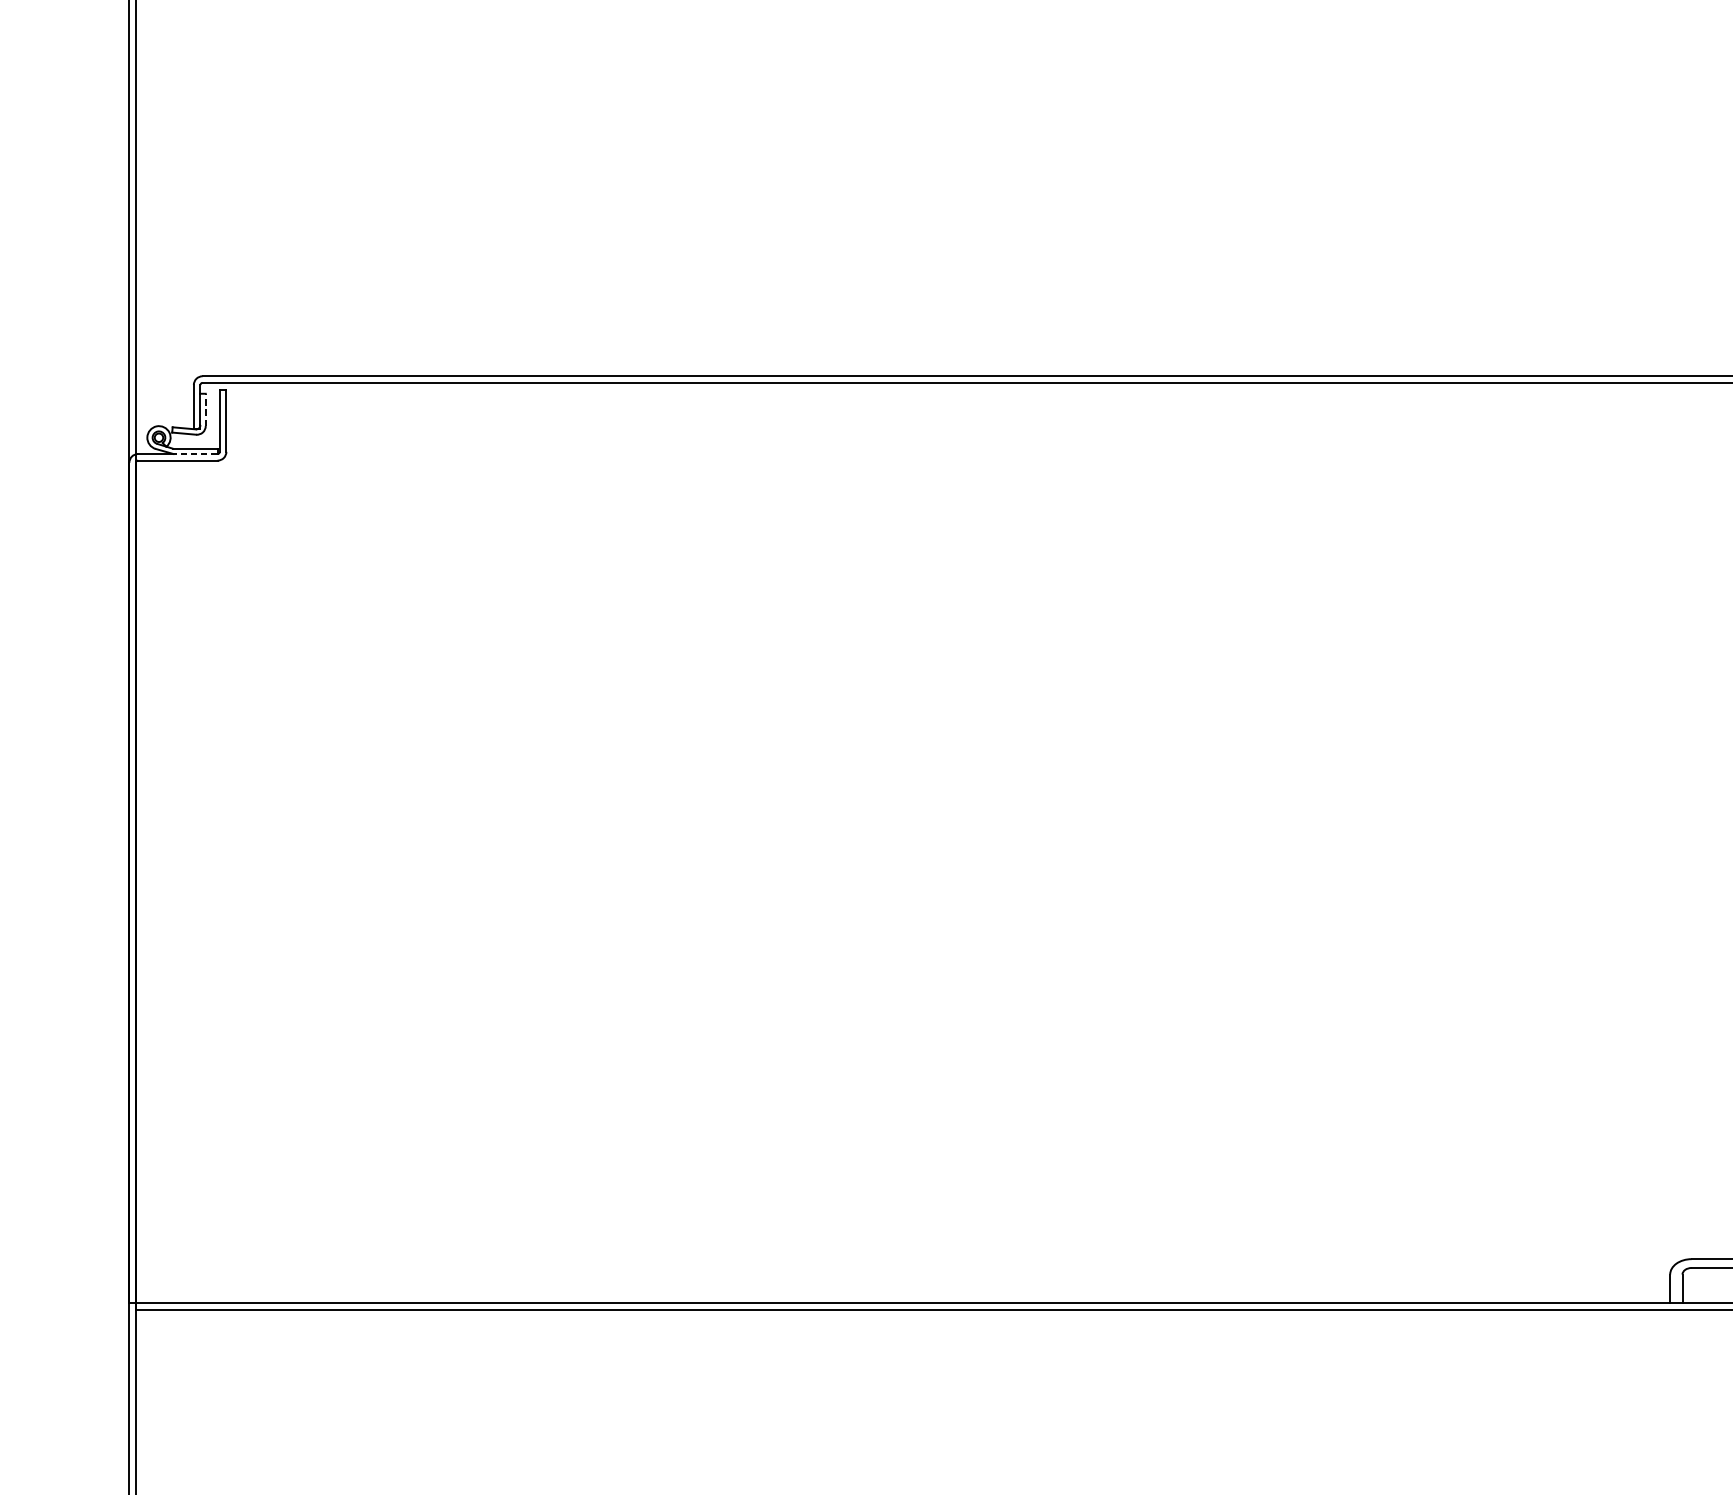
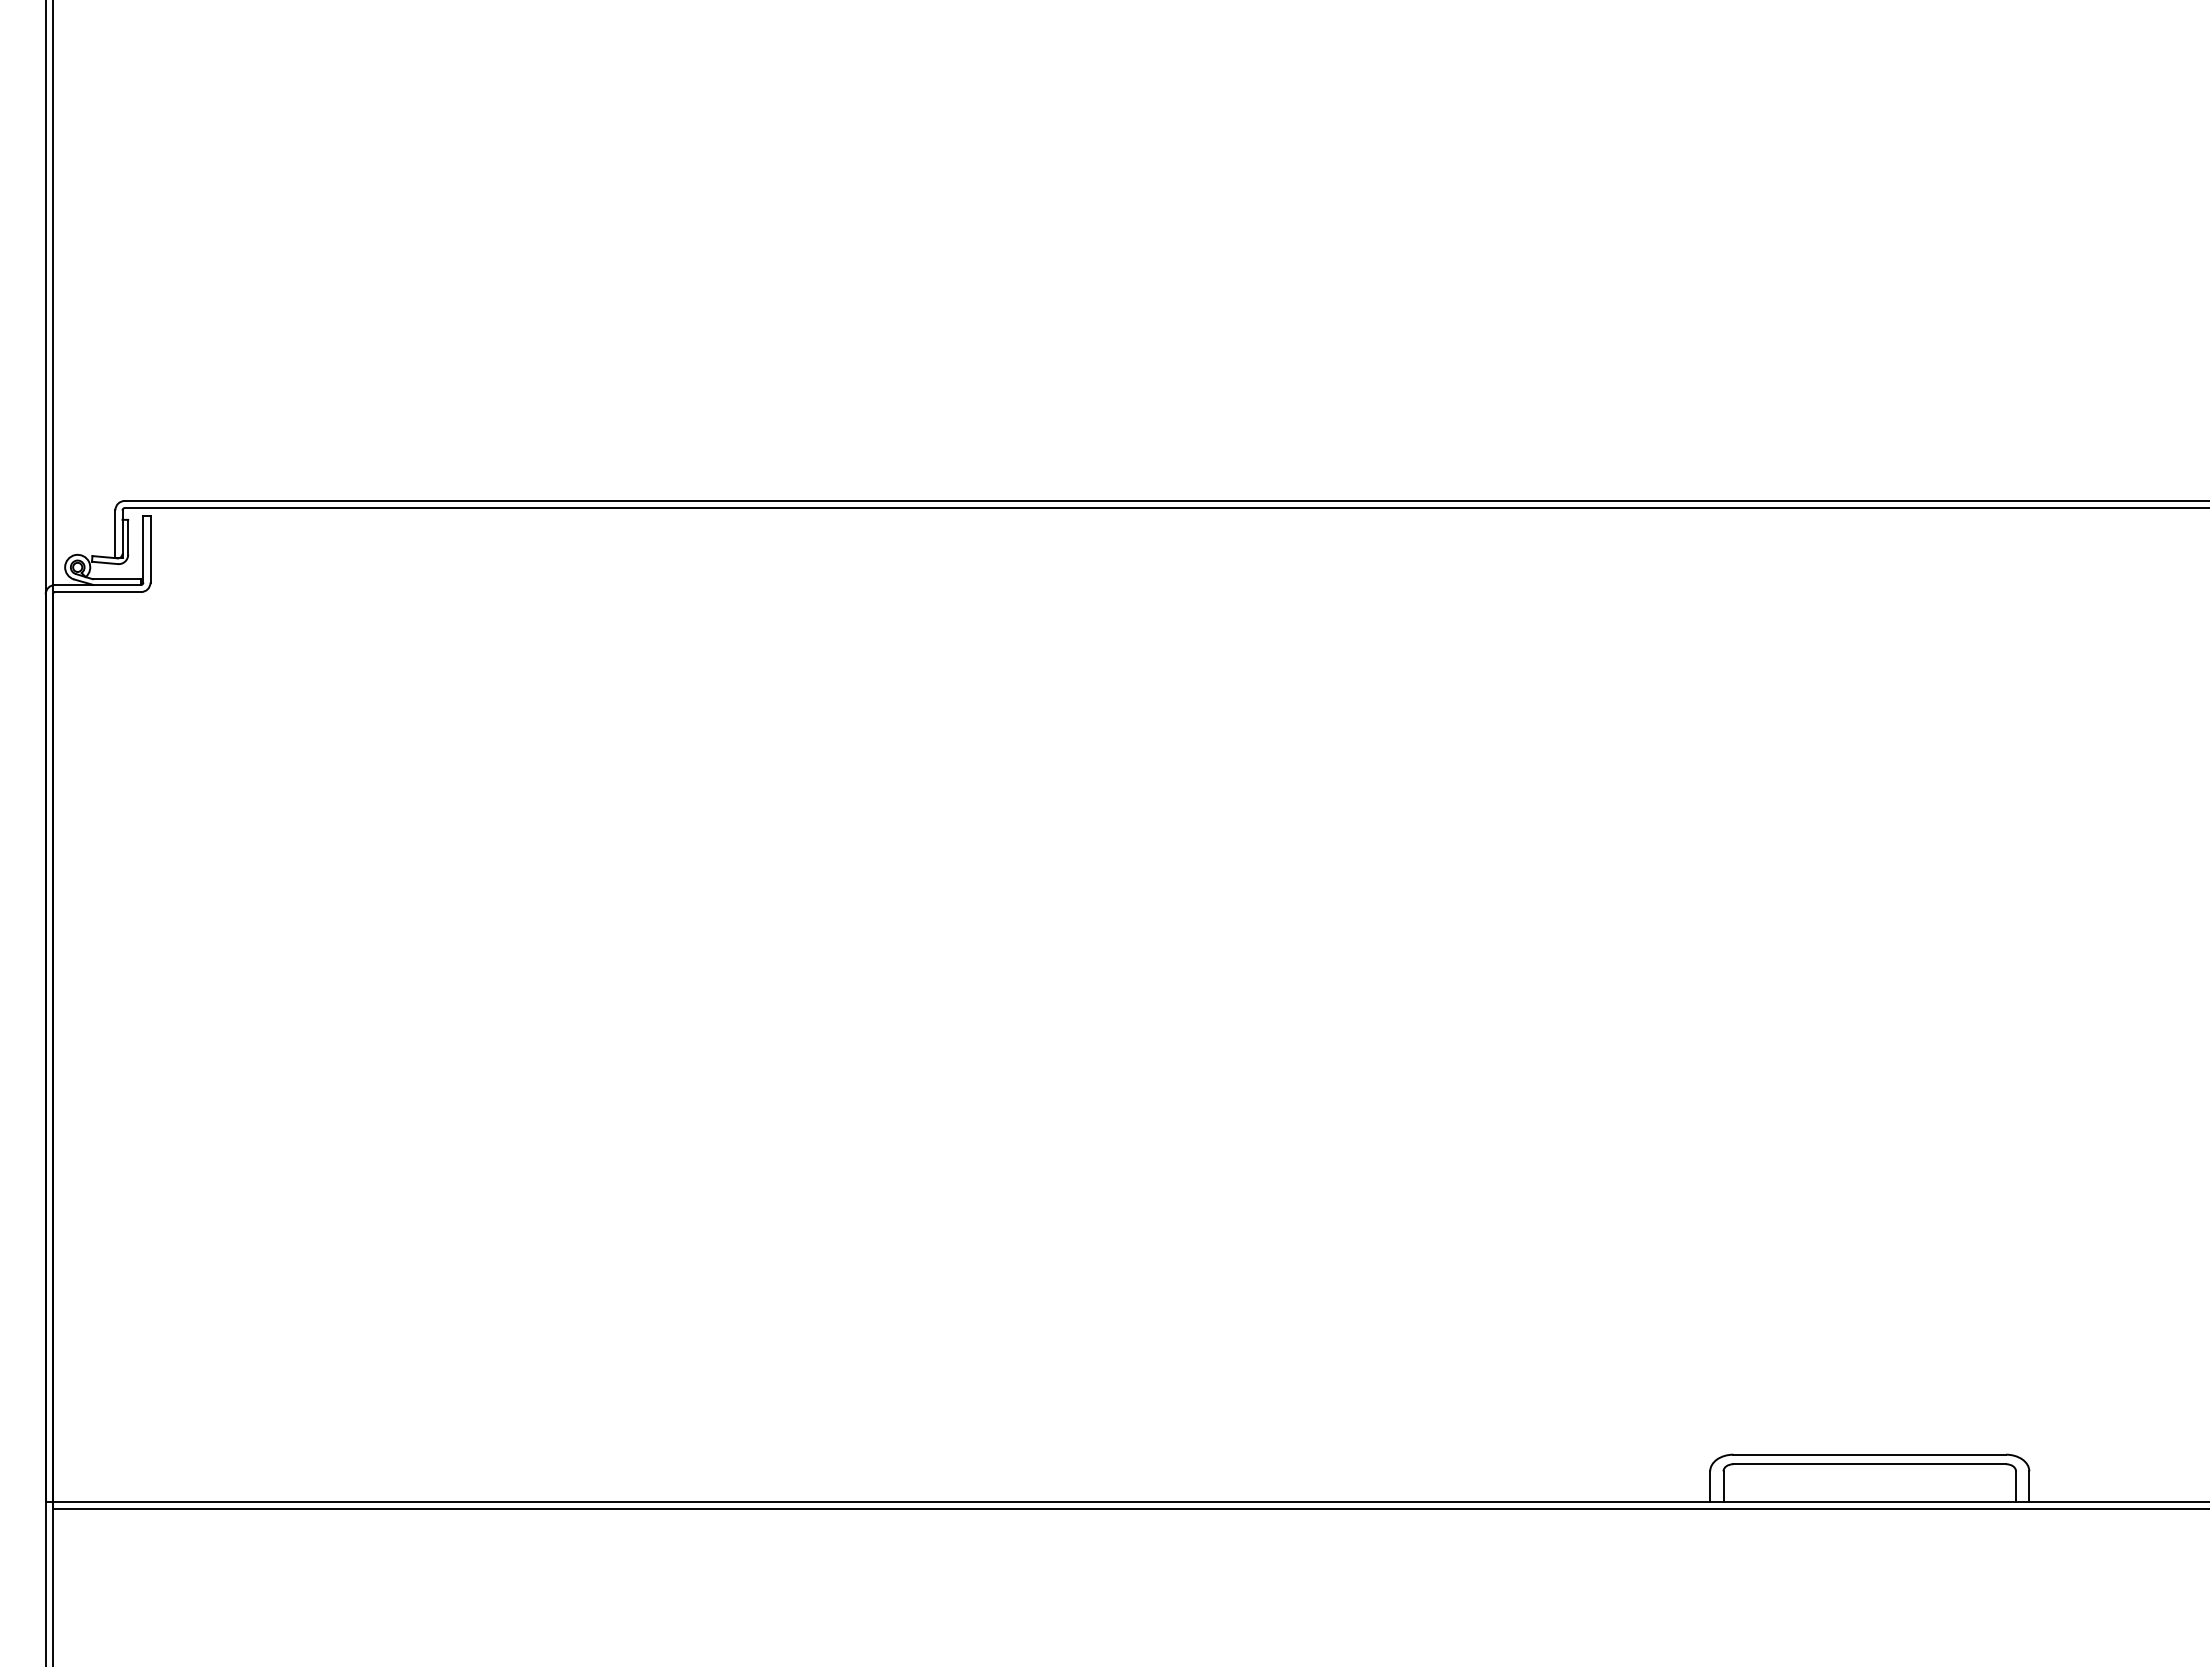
line: (206, 409) -> (128, 536), dashed -> solid
line: (195, 453) -> (117, 584), dashed -> solid

